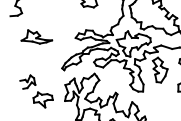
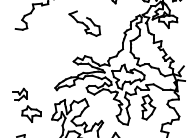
part: (35, 36) -> (35, 52), removed

